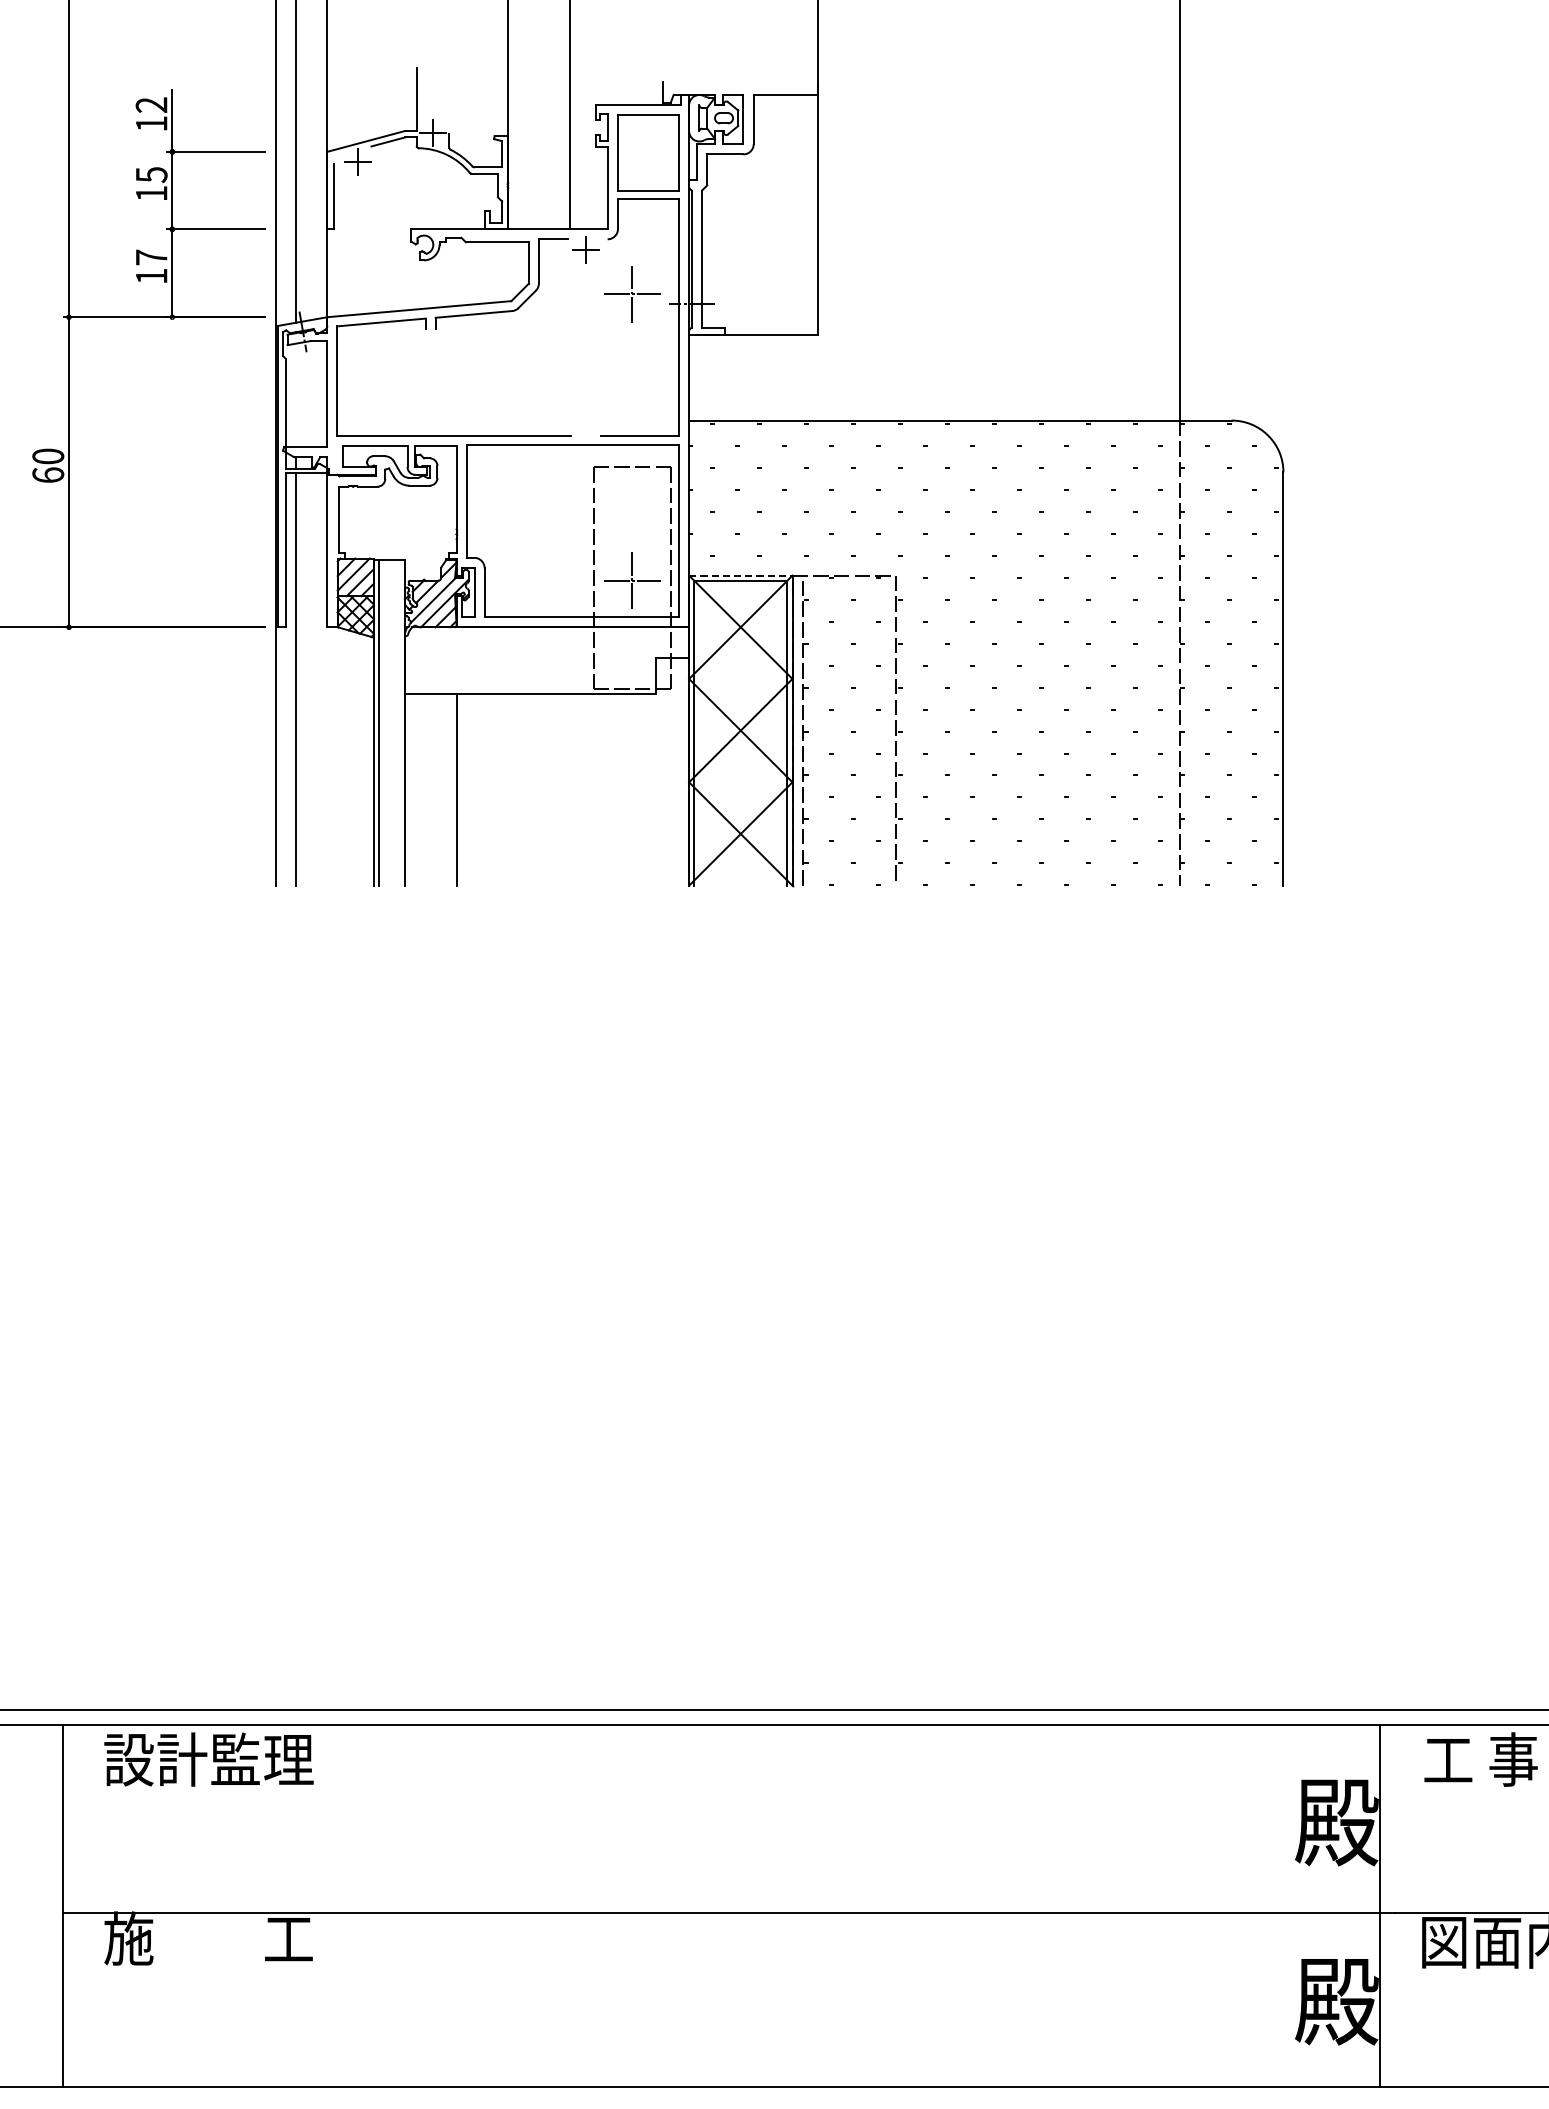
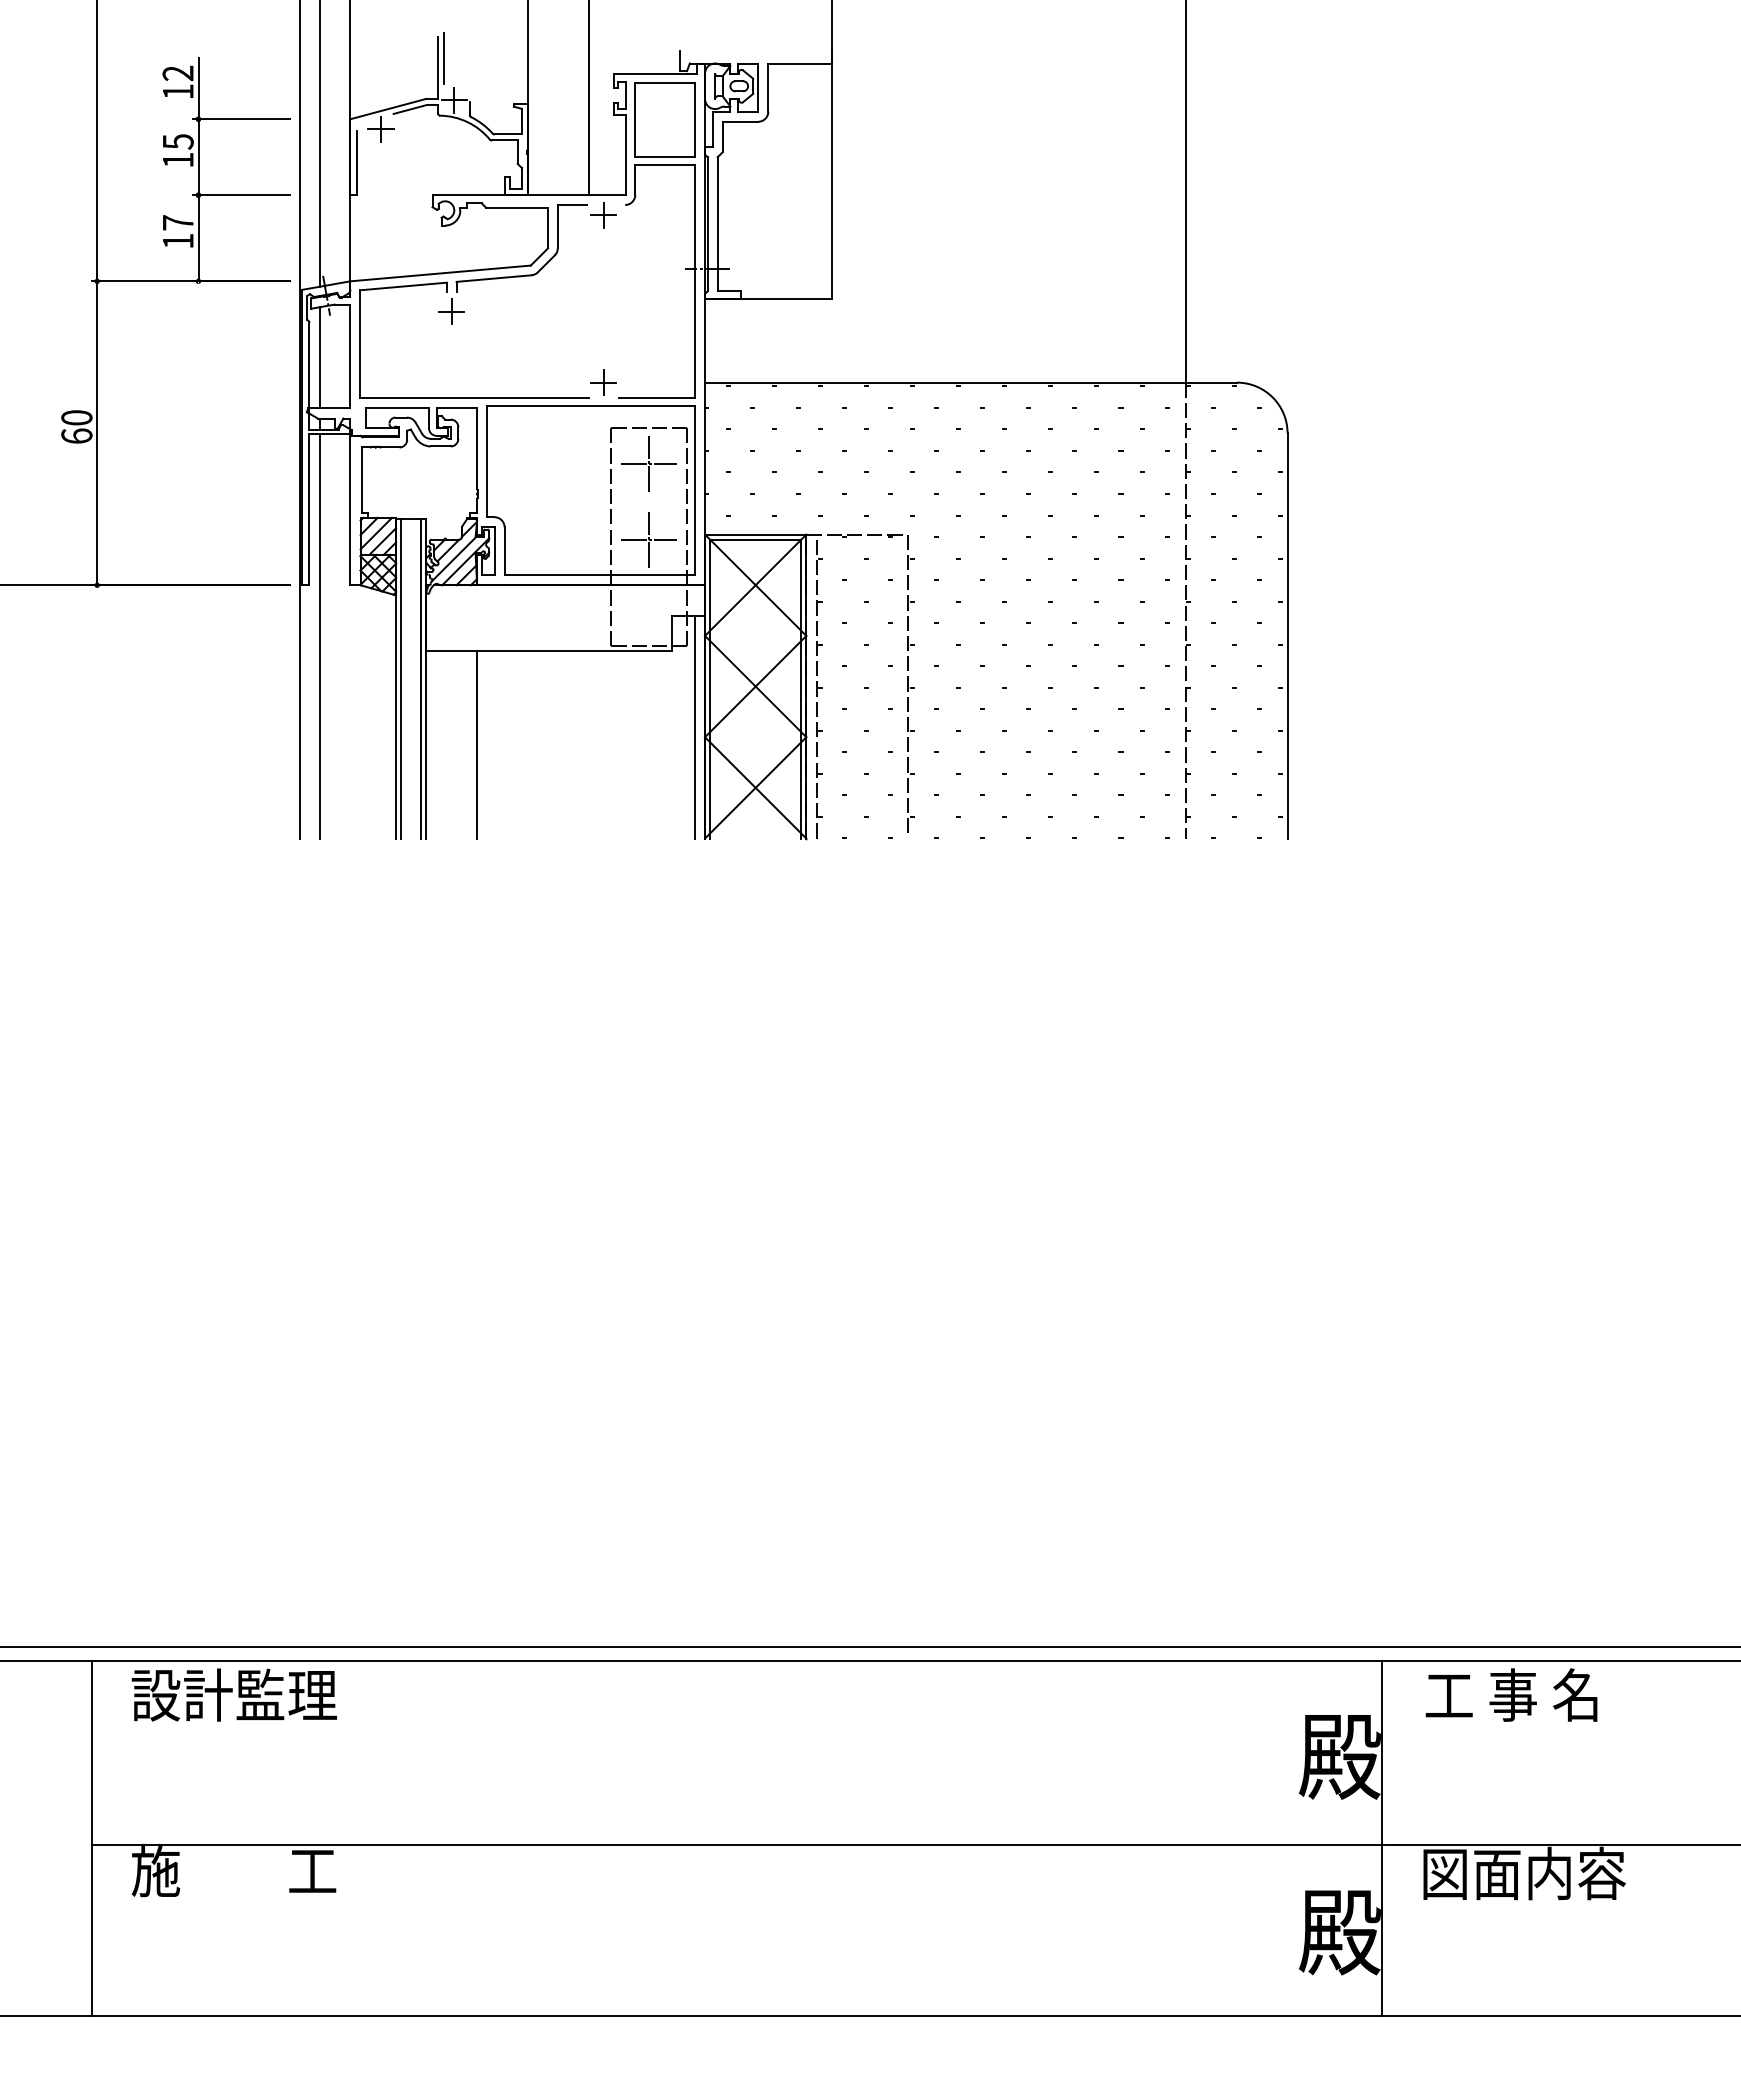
line: (423, 89) -> (444, 58), added
part: (631, 293) -> (648, 463), moved
part: (430, 348) -> (451, 311), added
line: (296, 394) -> (320, 357), added
part: (585, 420) -> (603, 382), added
line: (740, 575) -> (755, 534), dashed -> solid
line: (399, 722) -> (421, 678), added
line: (678, 771) -> (694, 726), added

